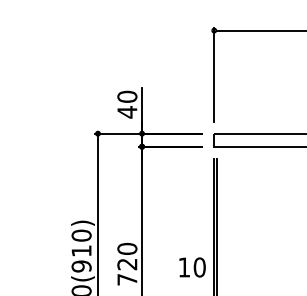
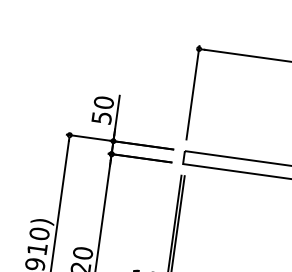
text: (127, 112) -> (101, 118), 40 -> 50

